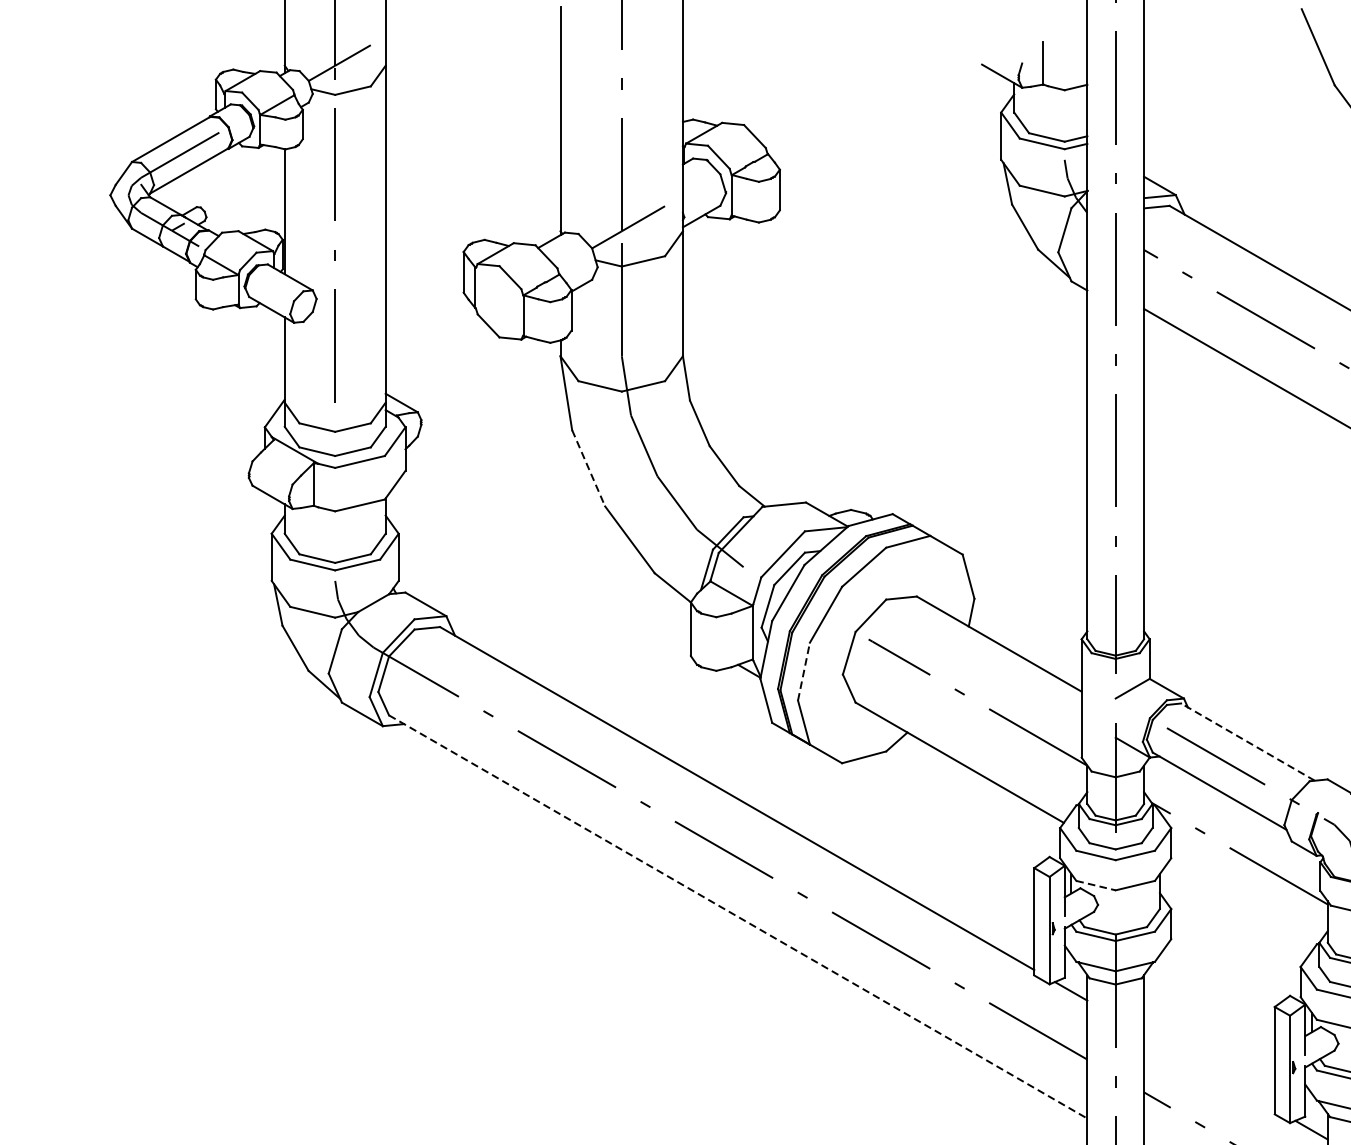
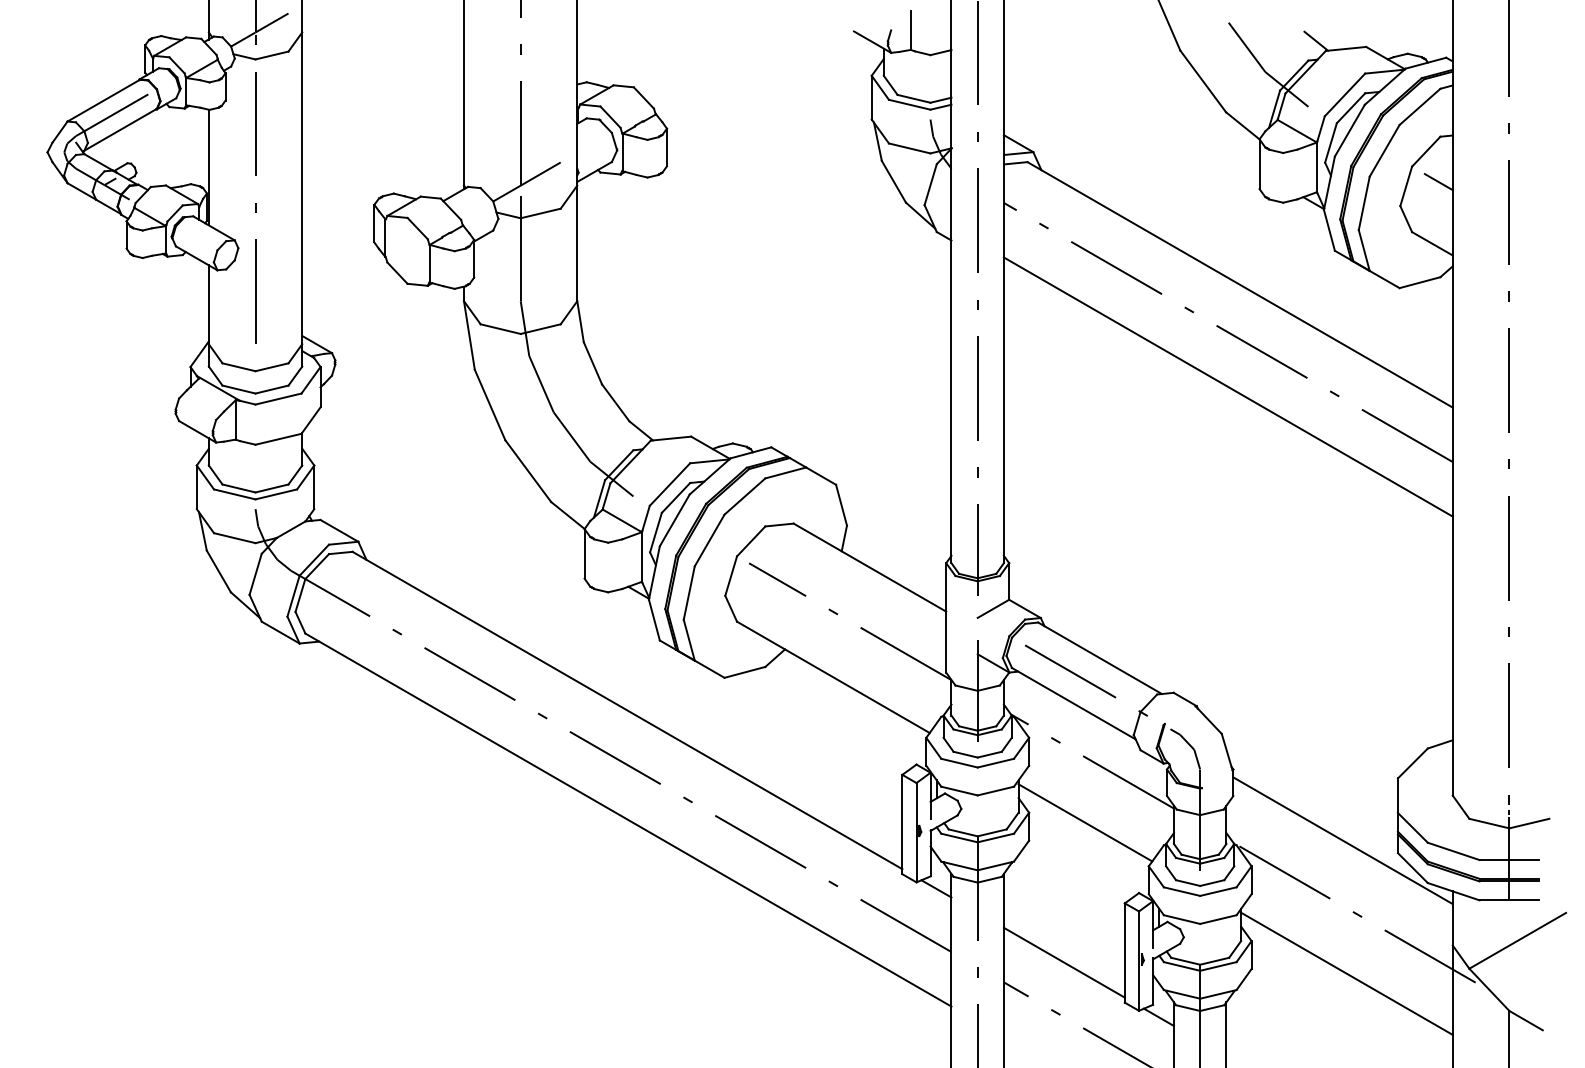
line: (589, 468) -> (490, 405), dashed -> solid
line: (804, 671) -> (689, 592), dashed -> solid
line: (1247, 742) -> (1099, 658), dashed -> solid
line: (1096, 886) -> (959, 791), dashed -> solid
line: (738, 917) -> (628, 820), dashed -> solid
line: (1232, 919) -> (1085, 822), added
line: (1208, 1070) -> (1063, 962), added

